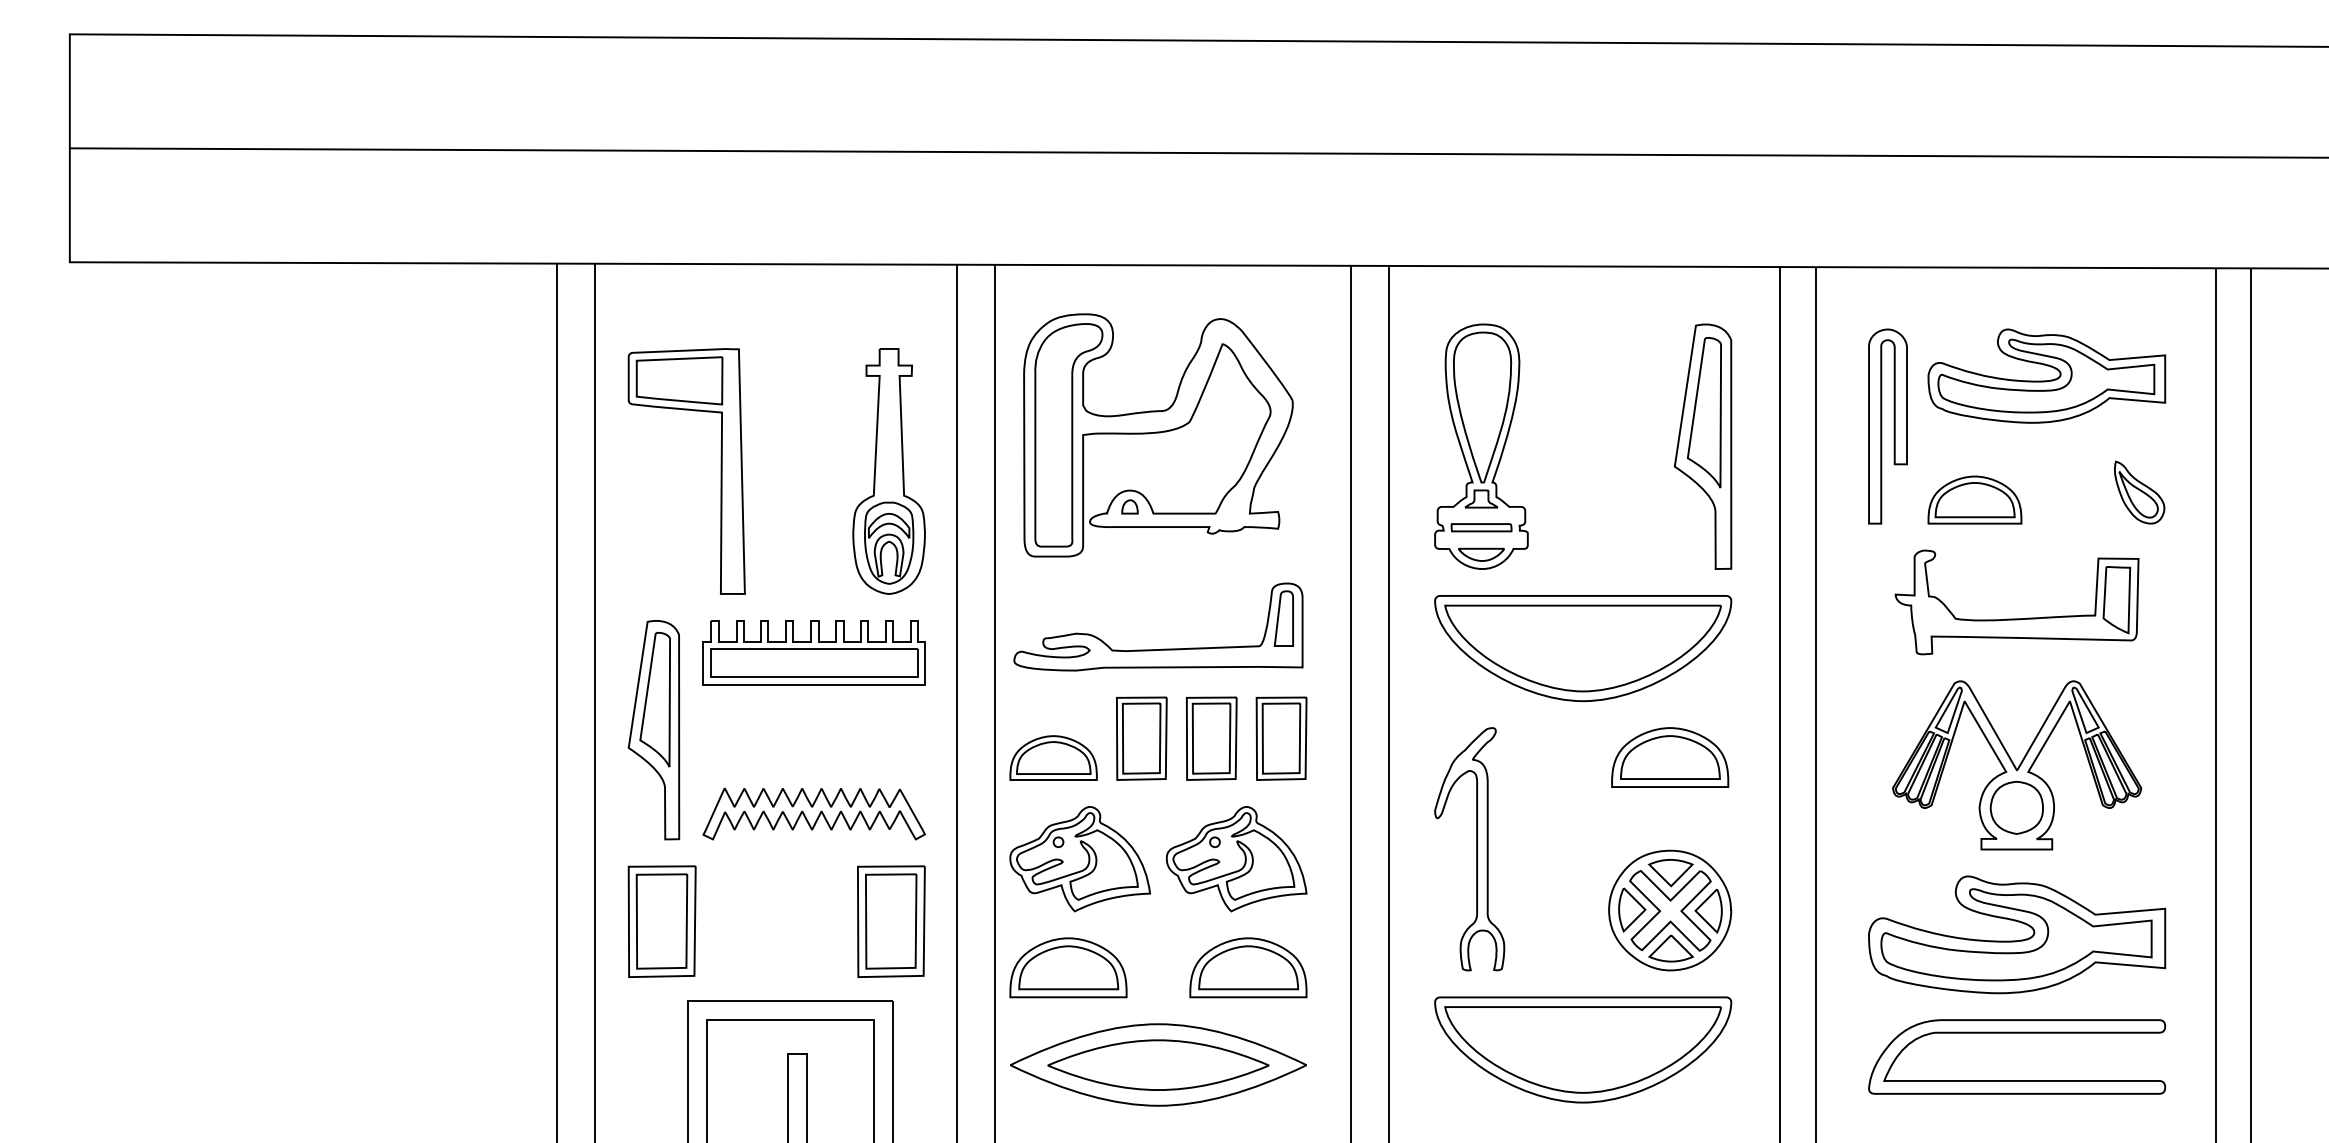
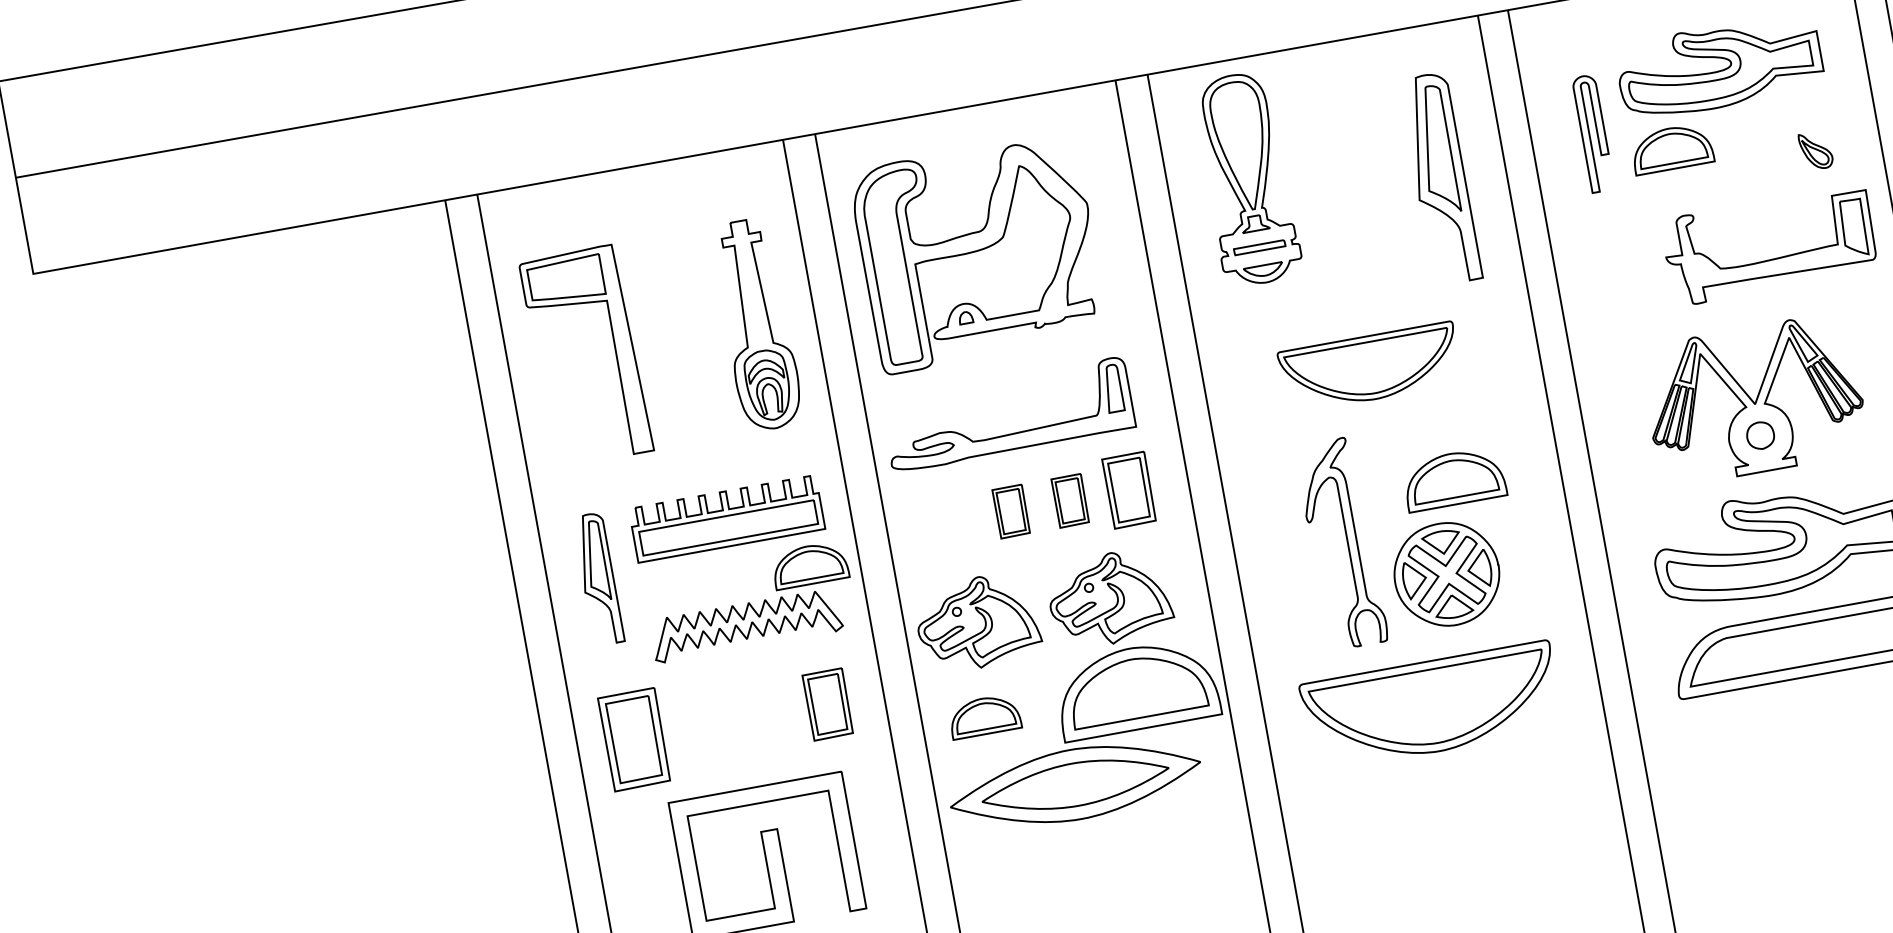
part: (1887, 426) -> (1592, 133), size x0.7
part: (1481, 446) -> (1247, 179), moved
part: (2139, 492) -> (1815, 150), size x0.7
part: (1974, 499) -> (1671, 148), moved
part: (2016, 618) -> (1771, 259), moved
part: (1583, 648) -> (1370, 367), size x0.7
part: (813, 652) -> (726, 518), moved
part: (653, 730) -> (597, 579), size x0.7
part: (1141, 738) -> (1011, 511), size x0.7
part: (1211, 738) -> (1070, 500), size x0.7
part: (1053, 757) -> (809, 564), moved
part: (1670, 757) -> (1454, 478), moved
part: (2016, 807) -> (1760, 435), size x0.6
part: (1476, 849) -> (1347, 542), moved
part: (1670, 910) -> (1447, 574), moved
part: (891, 921) -> (828, 704), size x0.7
part: (1068, 967) -> (984, 716), size x0.7
part: (1248, 967) -> (1136, 688), size x1.6

